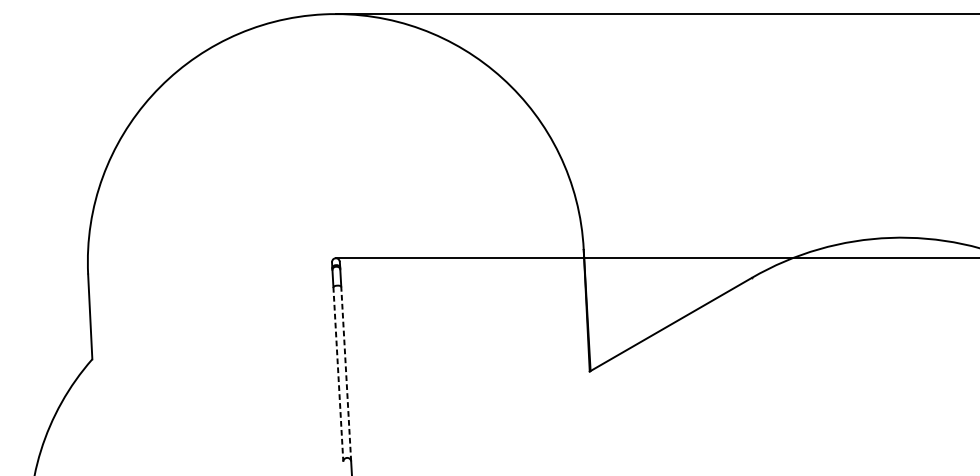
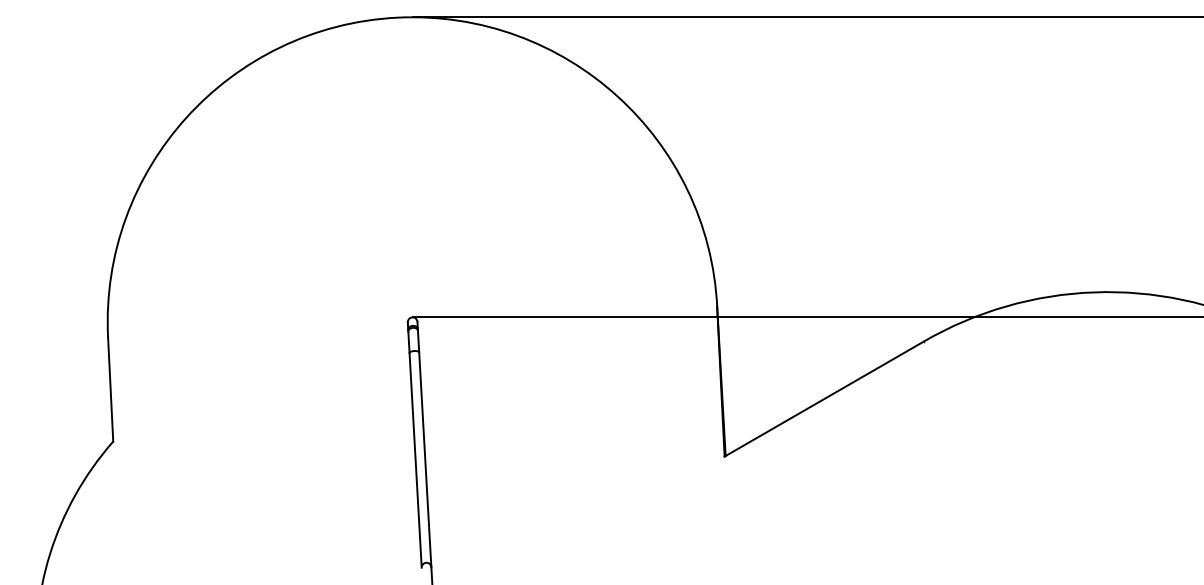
line: (346, 373) -> (425, 459), dashed -> solid
line: (338, 374) -> (415, 460), dashed -> solid

